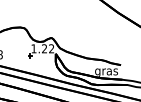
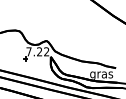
text: (33, 48) -> (28, 51), 1.22 -> 7.22

